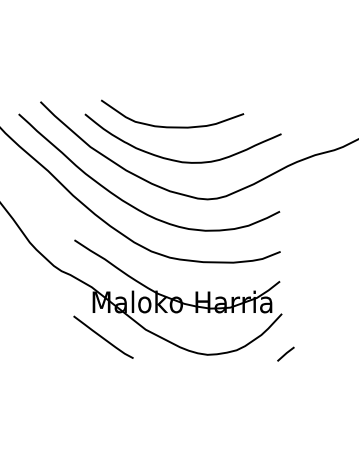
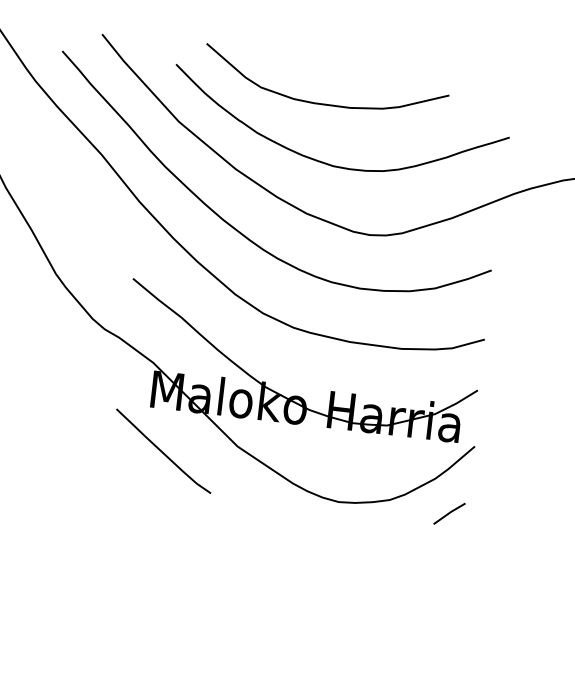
line: (285, 353) -> (448, 512), moved

